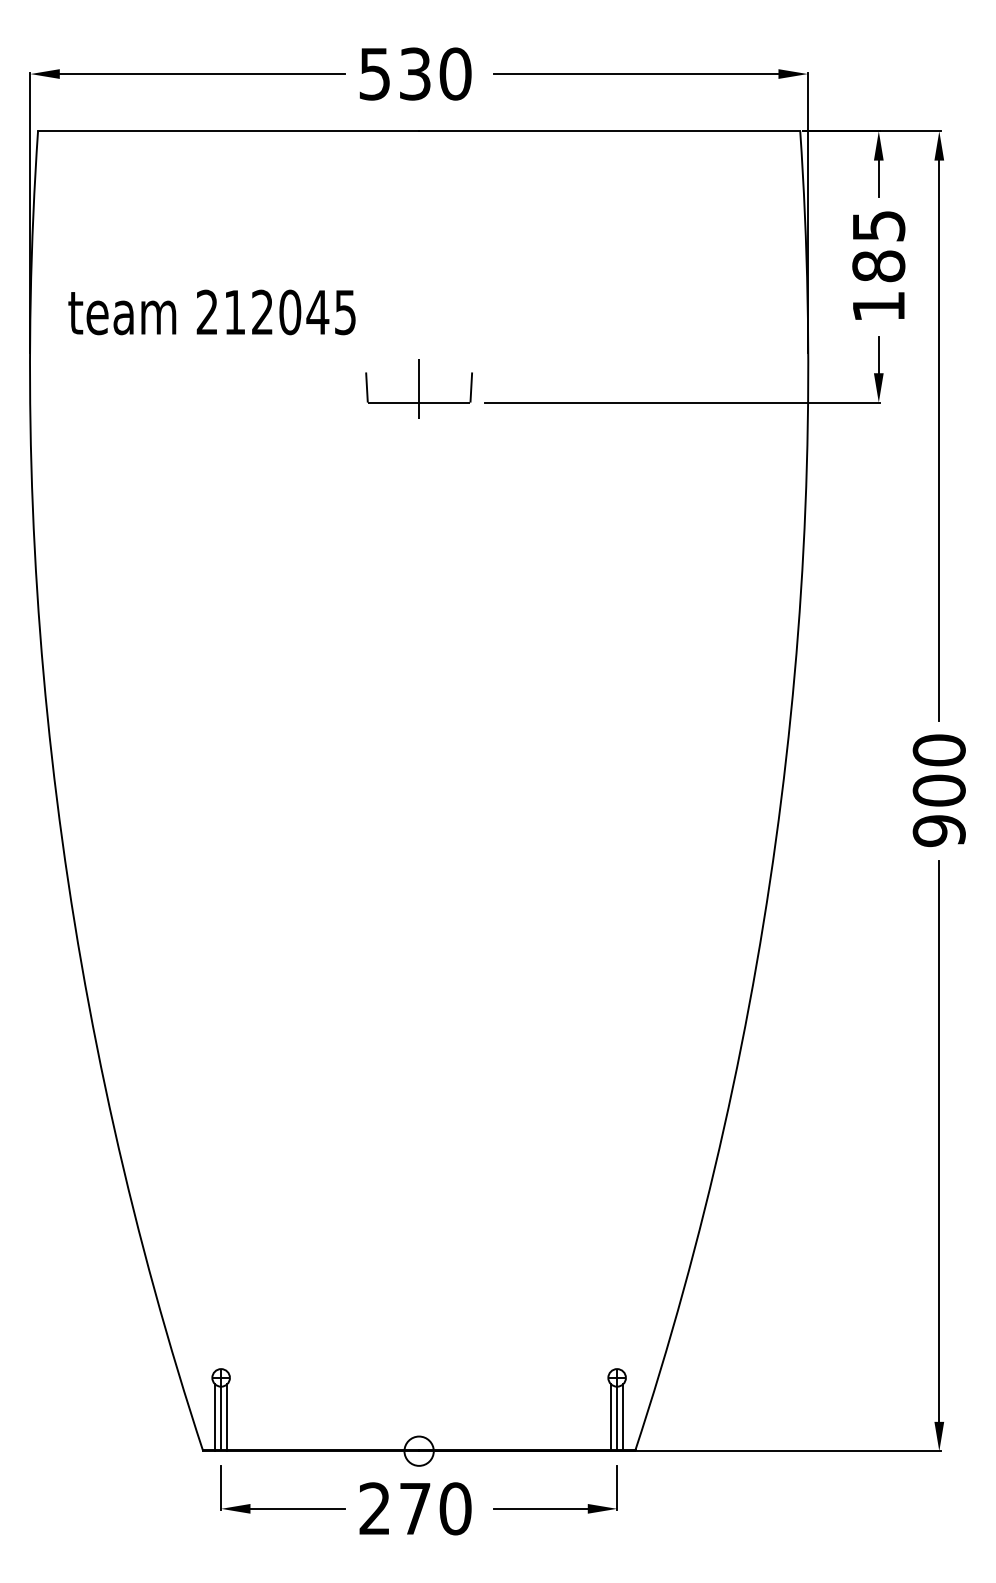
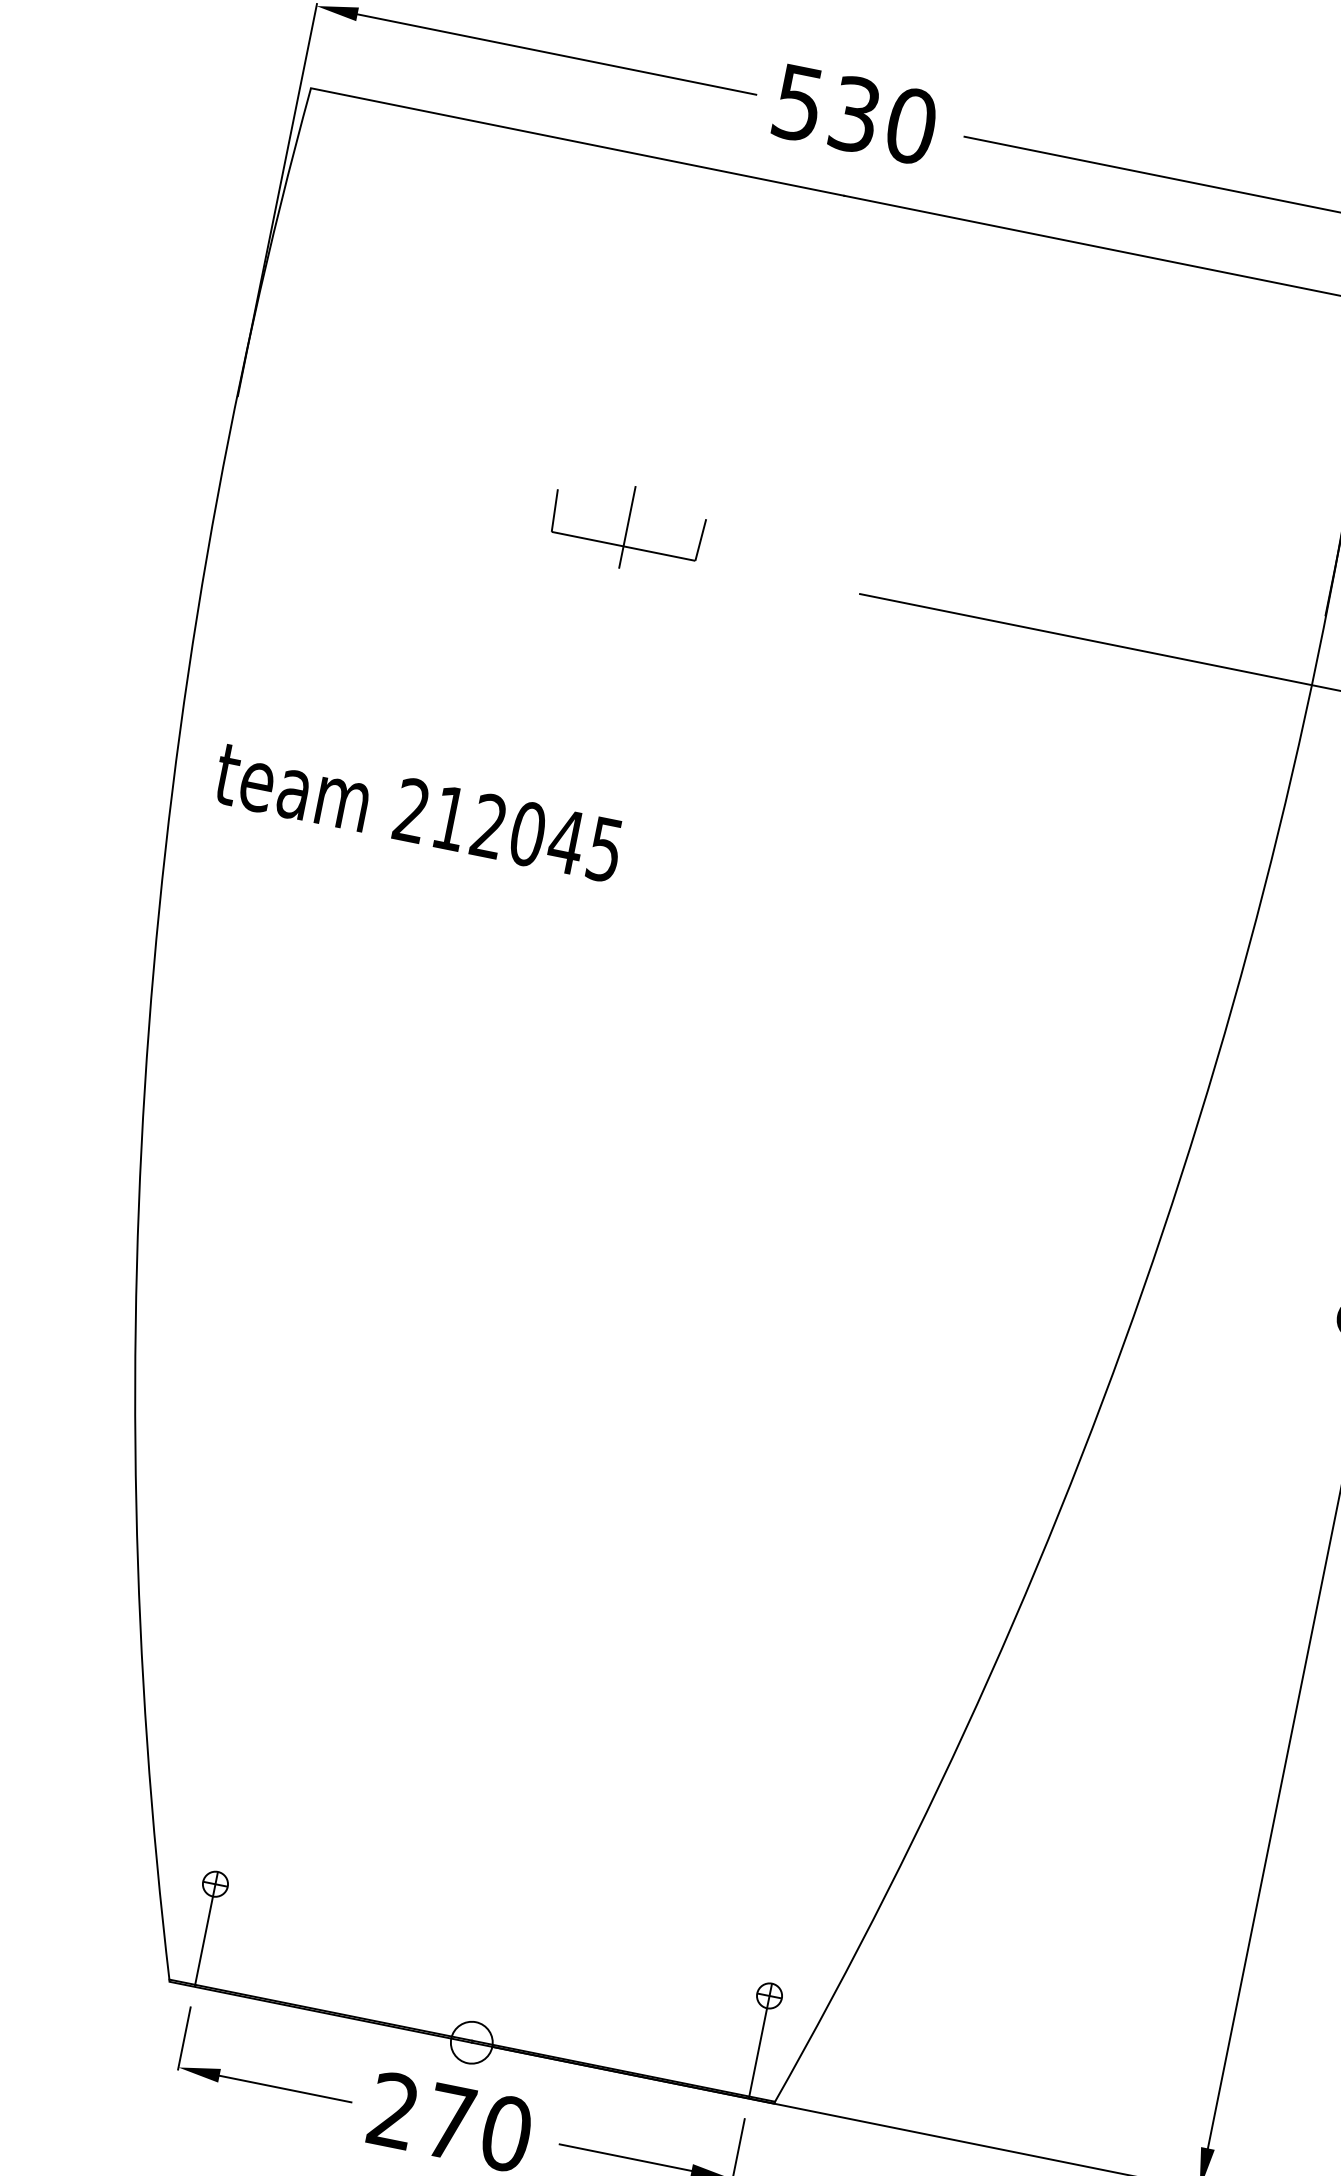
text: (211, 312) -> (417, 811), moved
part: (418, 388) -> (626, 526), moved
line: (215, 1417) -> (196, 1938), removed
line: (227, 1417) -> (213, 1941), removed
line: (611, 1417) -> (750, 2049), removed
line: (623, 1417) -> (767, 2053), removed

